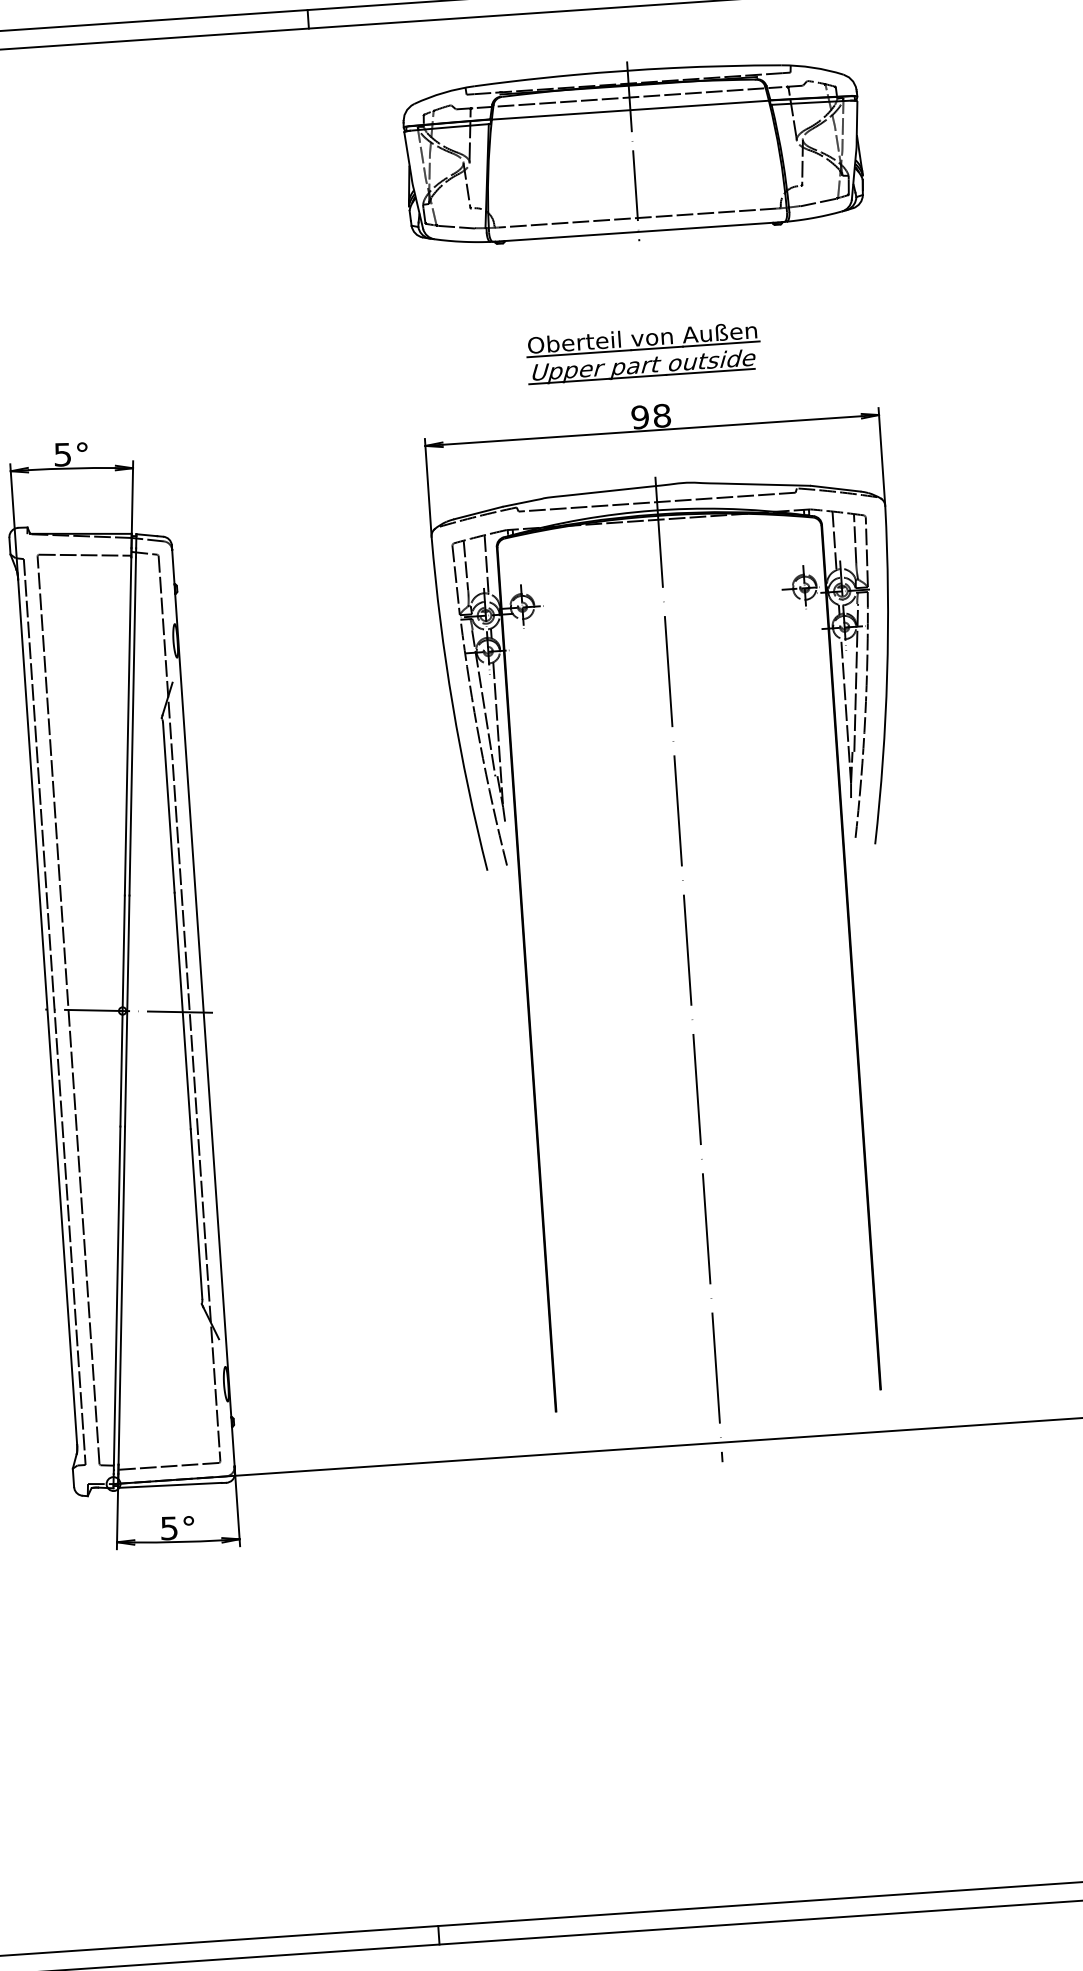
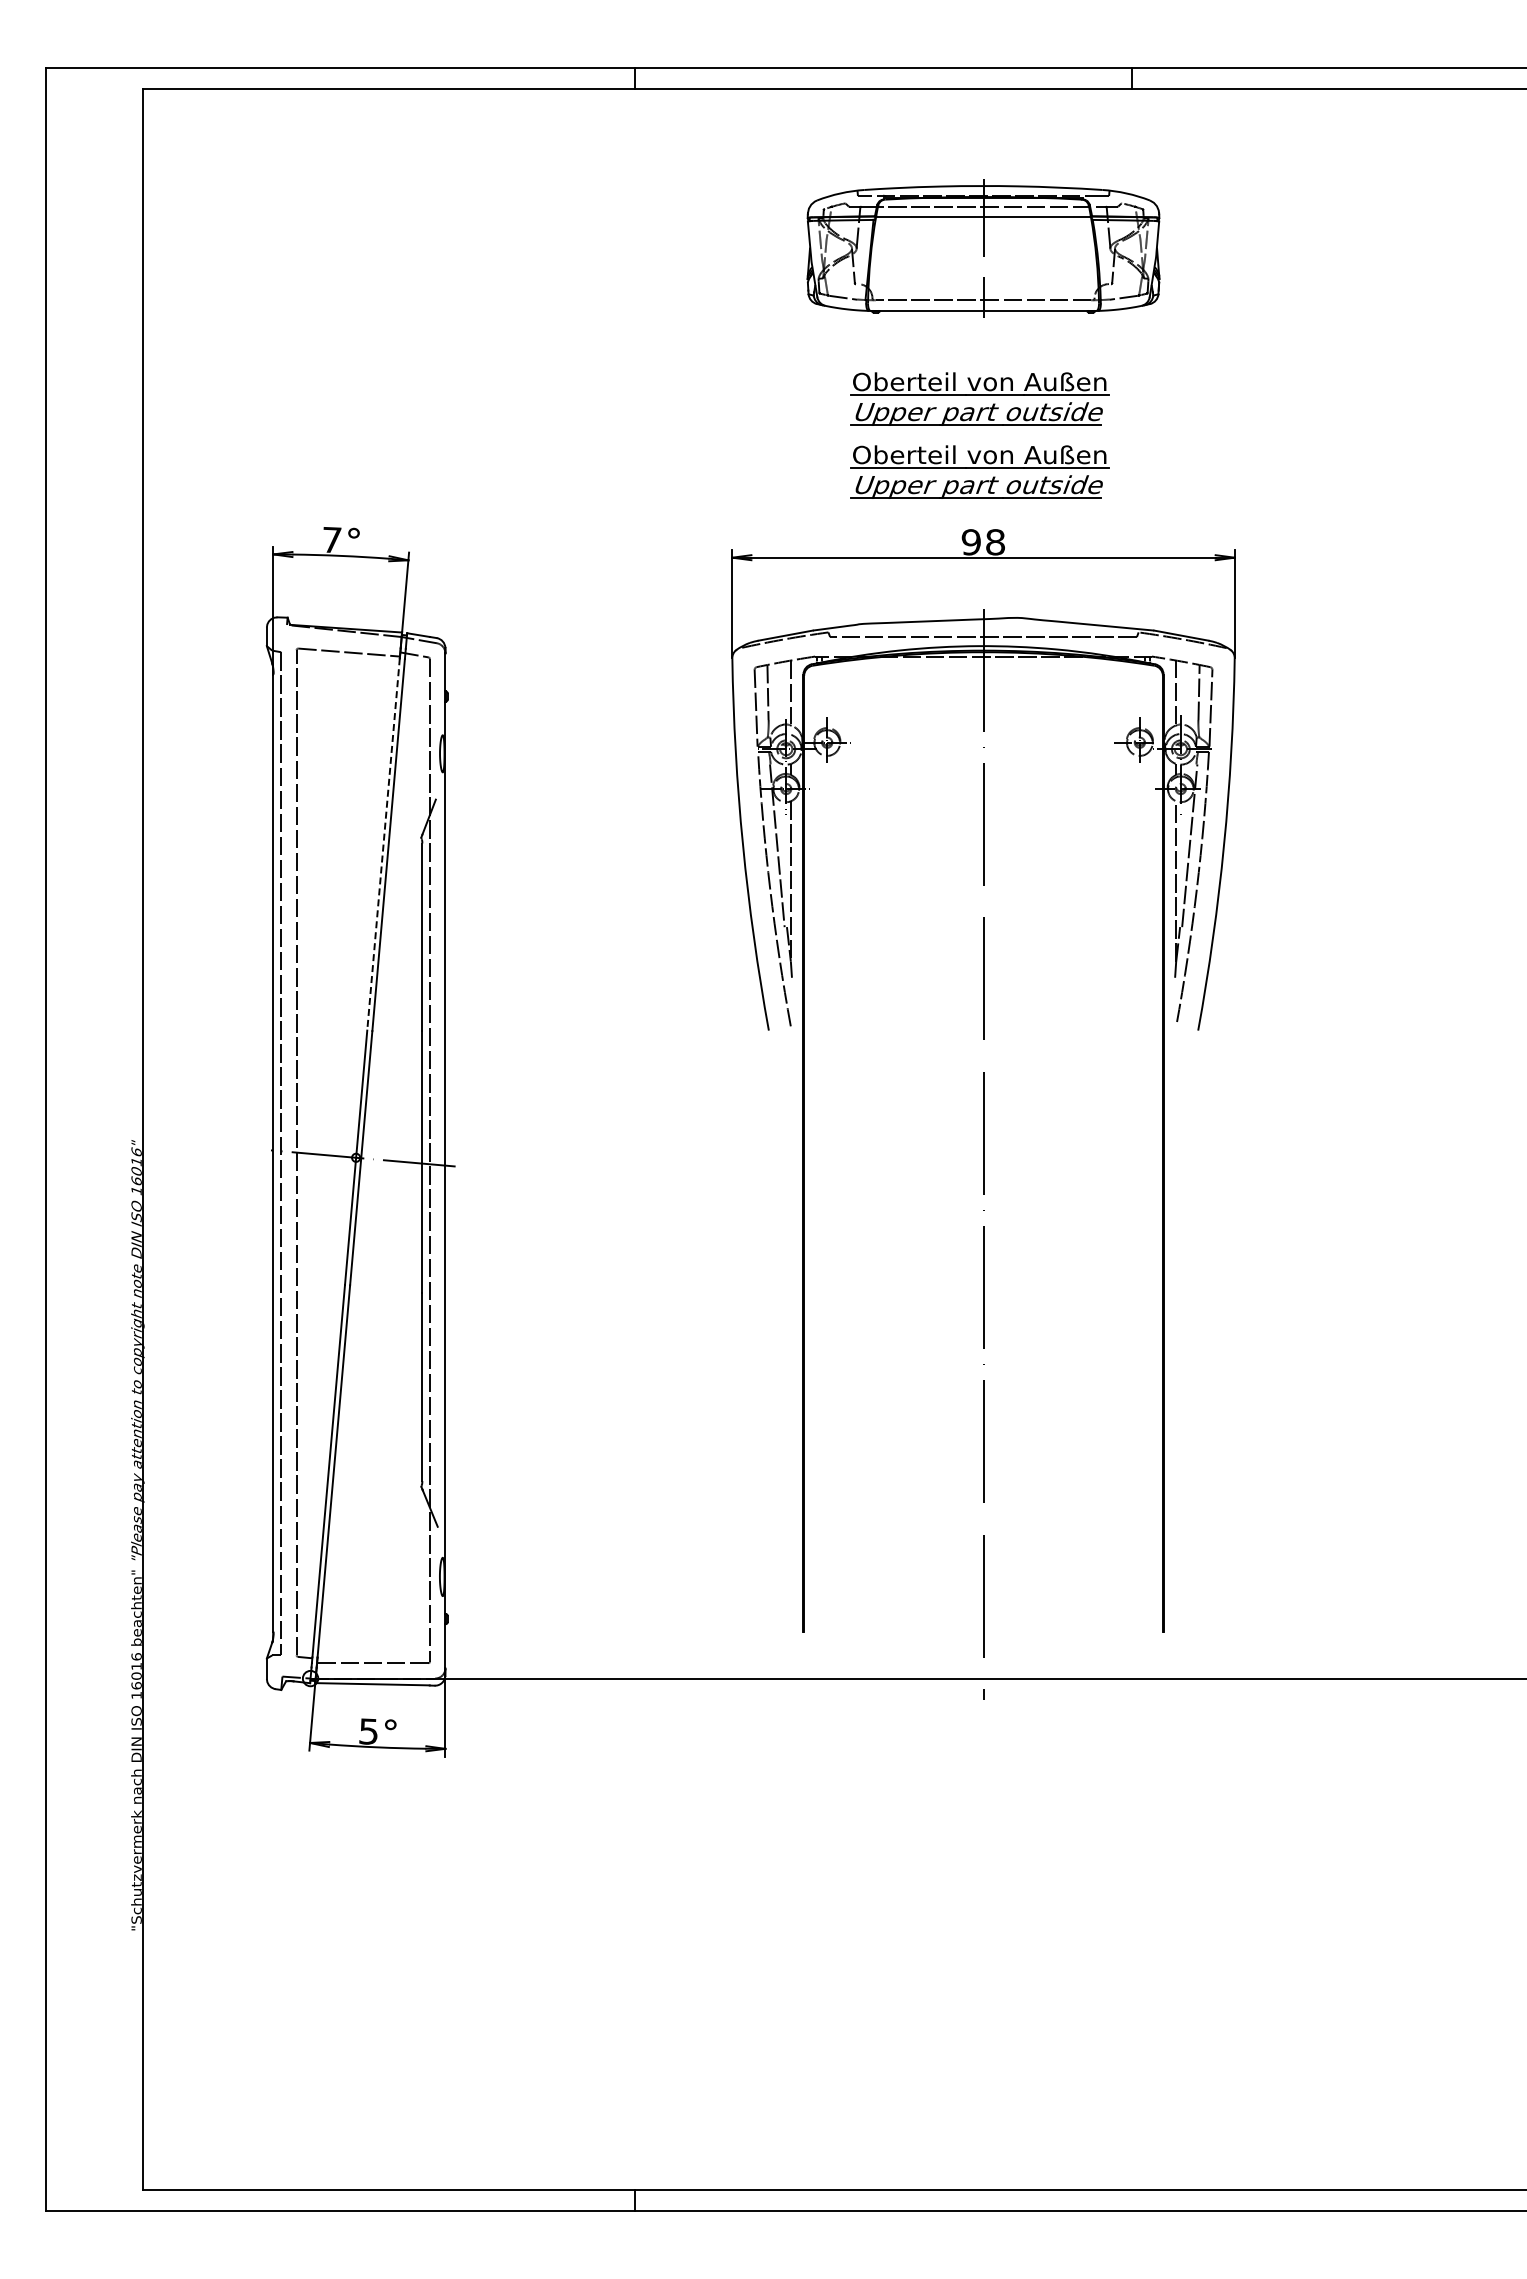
part: (633, 151) -> (983, 248), size x0.7
part: (638, 286) -> (979, 398), added
text: (62, 455) -> (331, 540), 5° -> 7°
line: (128, 726) -> (383, 844), solid -> dashed

